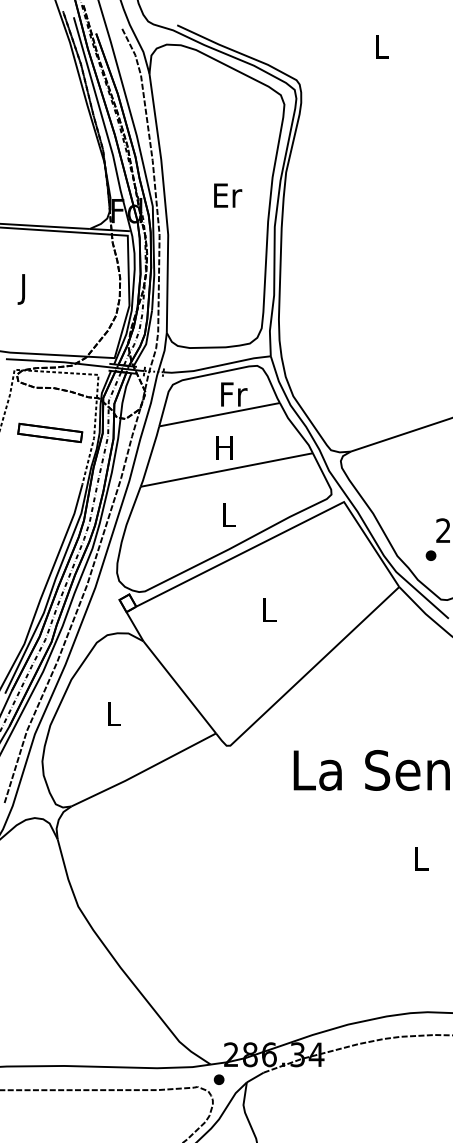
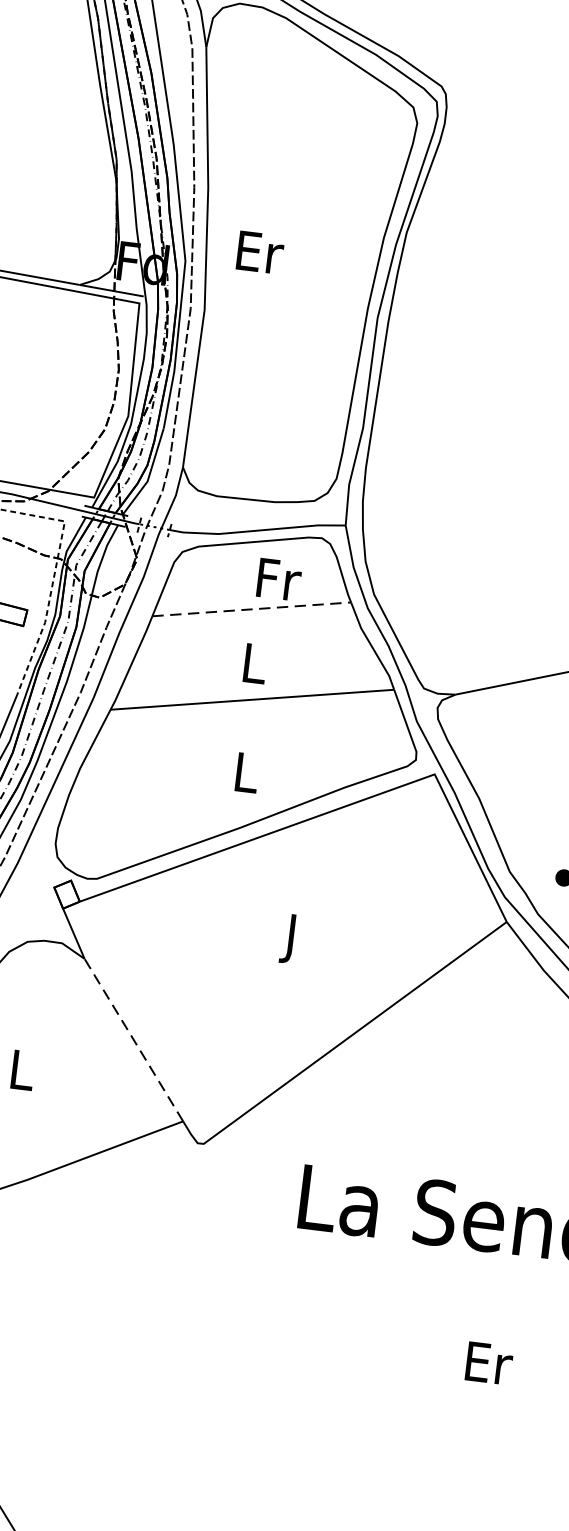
text: (228, 195) -> (261, 252), moved
line: (220, 414) -> (253, 609), solid -> dashed
text: (224, 447) -> (253, 663), H -> L
text: (269, 613) -> (292, 938), L -> J
line: (179, 687) -> (133, 1040), solid -> dashed
text: (421, 858) -> (488, 1363), L -> Er

